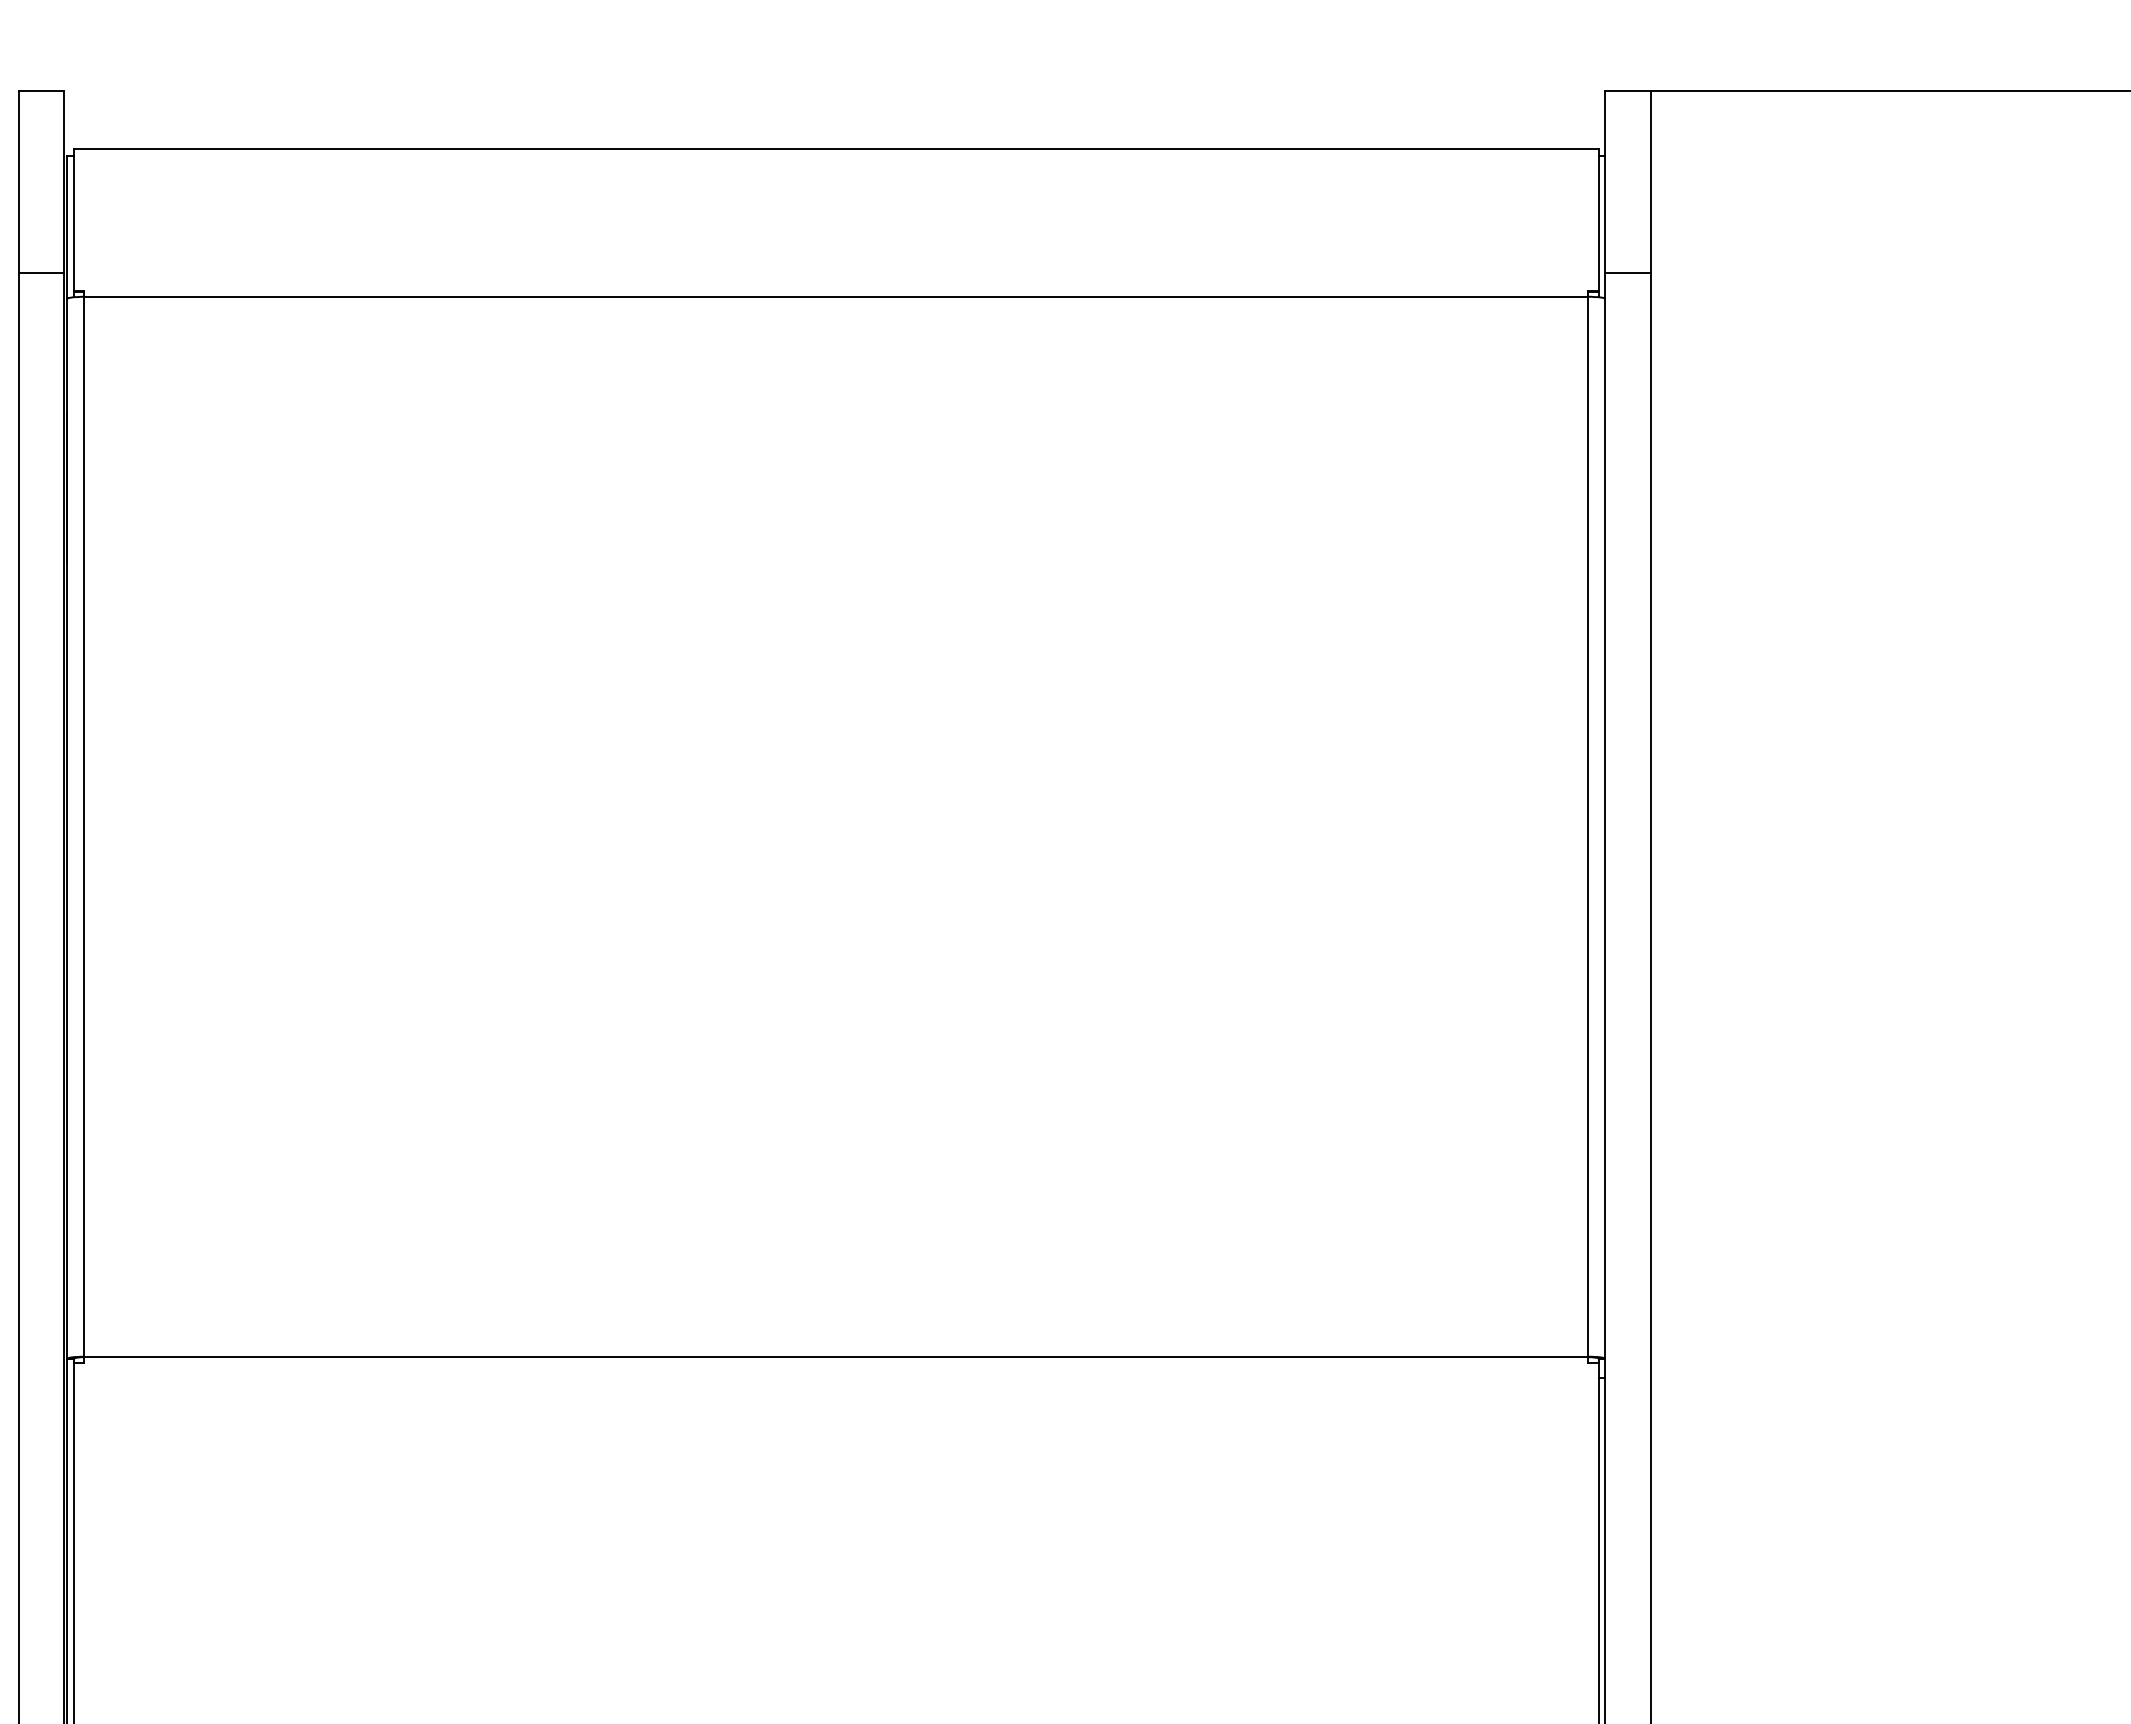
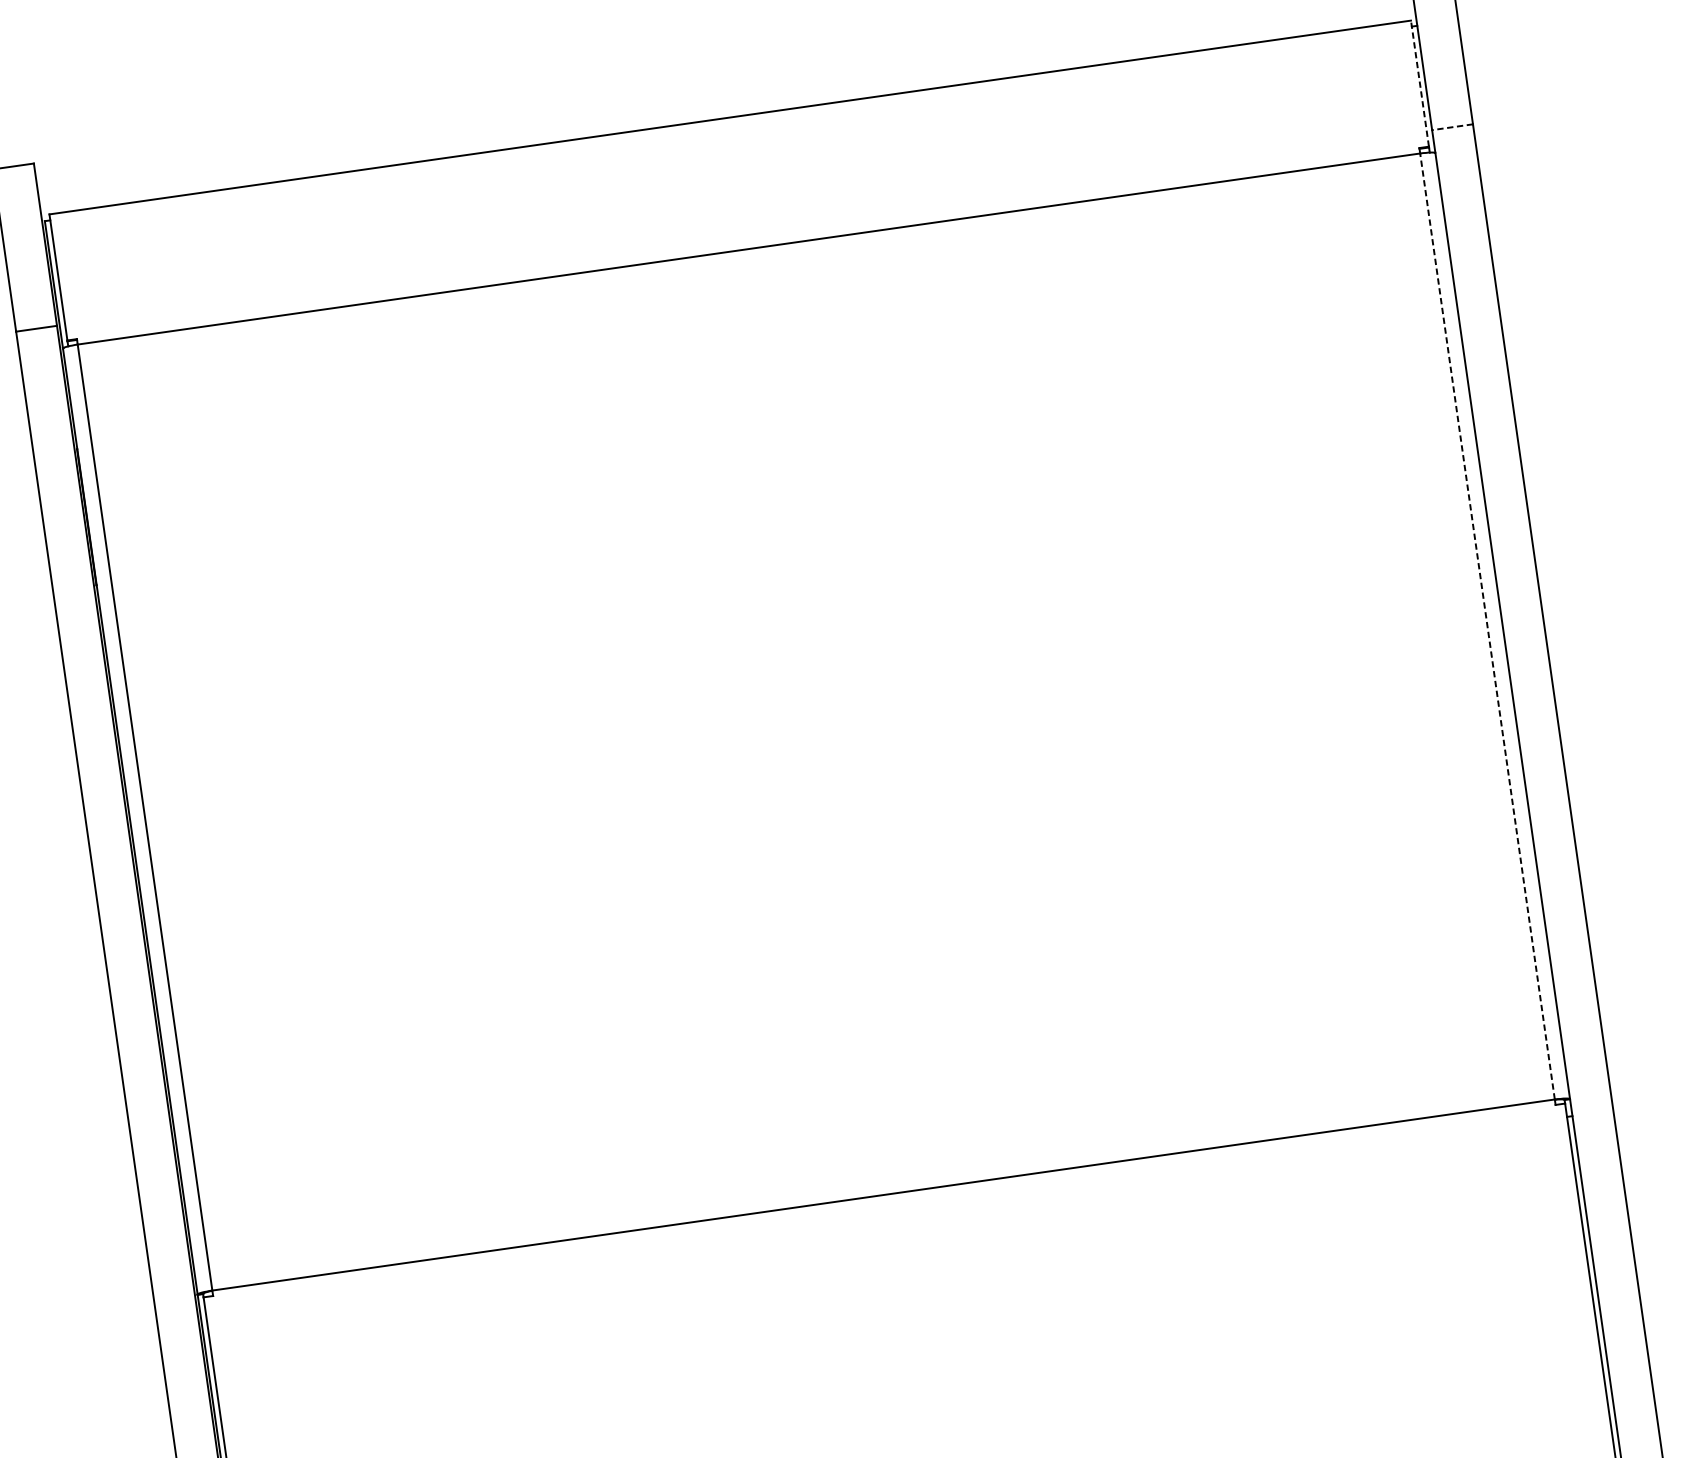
line: (1599, 220) -> (1420, 83), solid -> dashed
line: (1628, 273) -> (1453, 127), solid -> dashed
line: (1588, 826) -> (1487, 626), solid -> dashed

